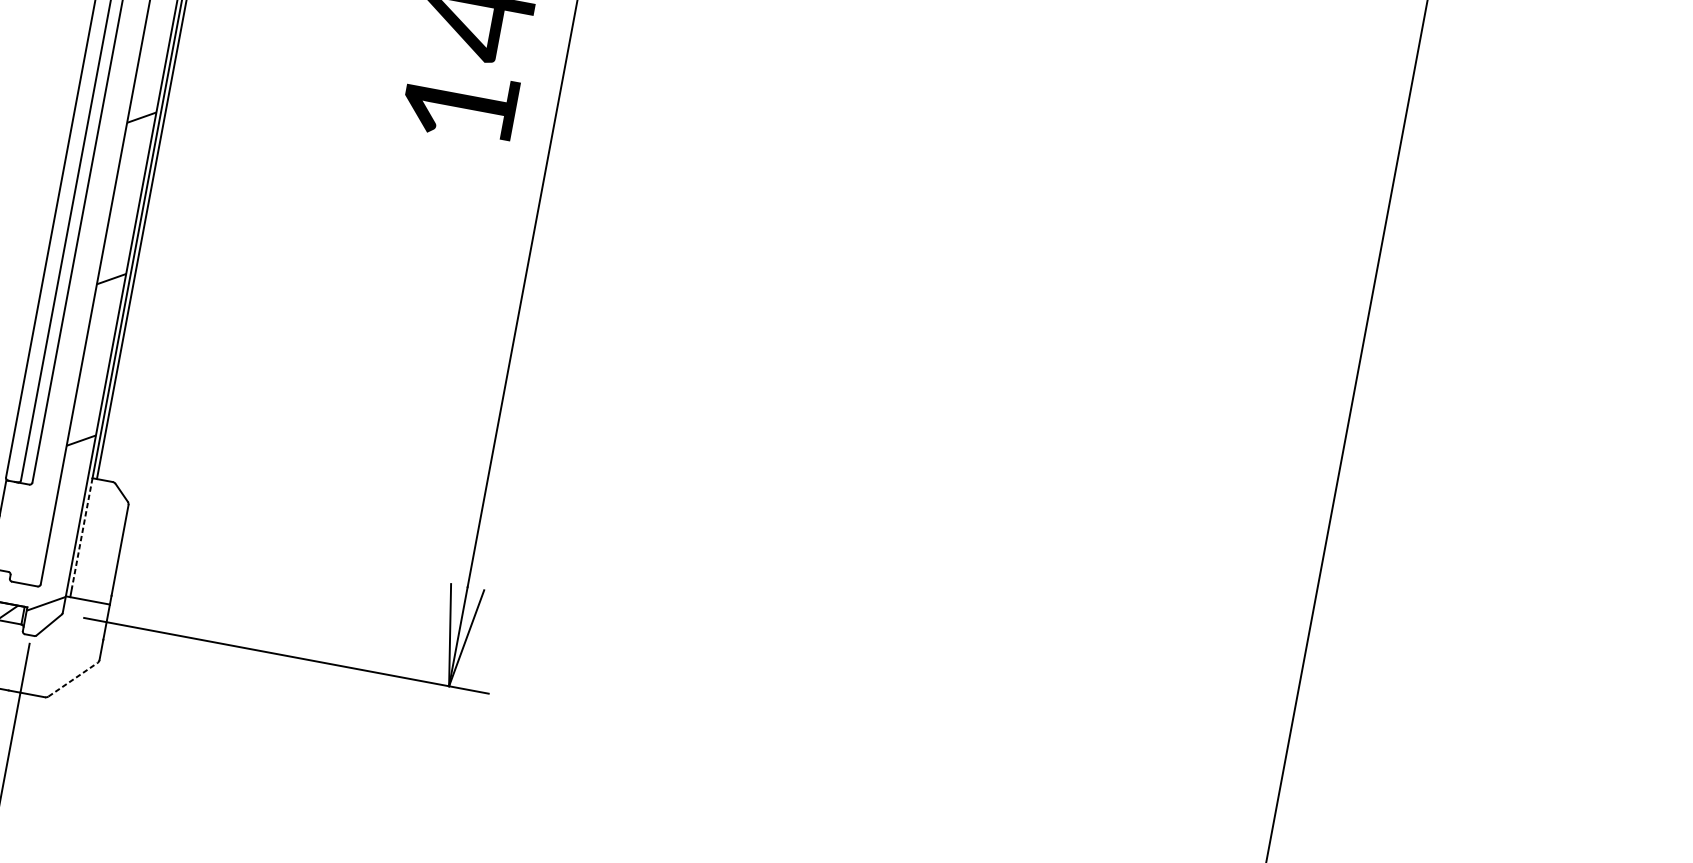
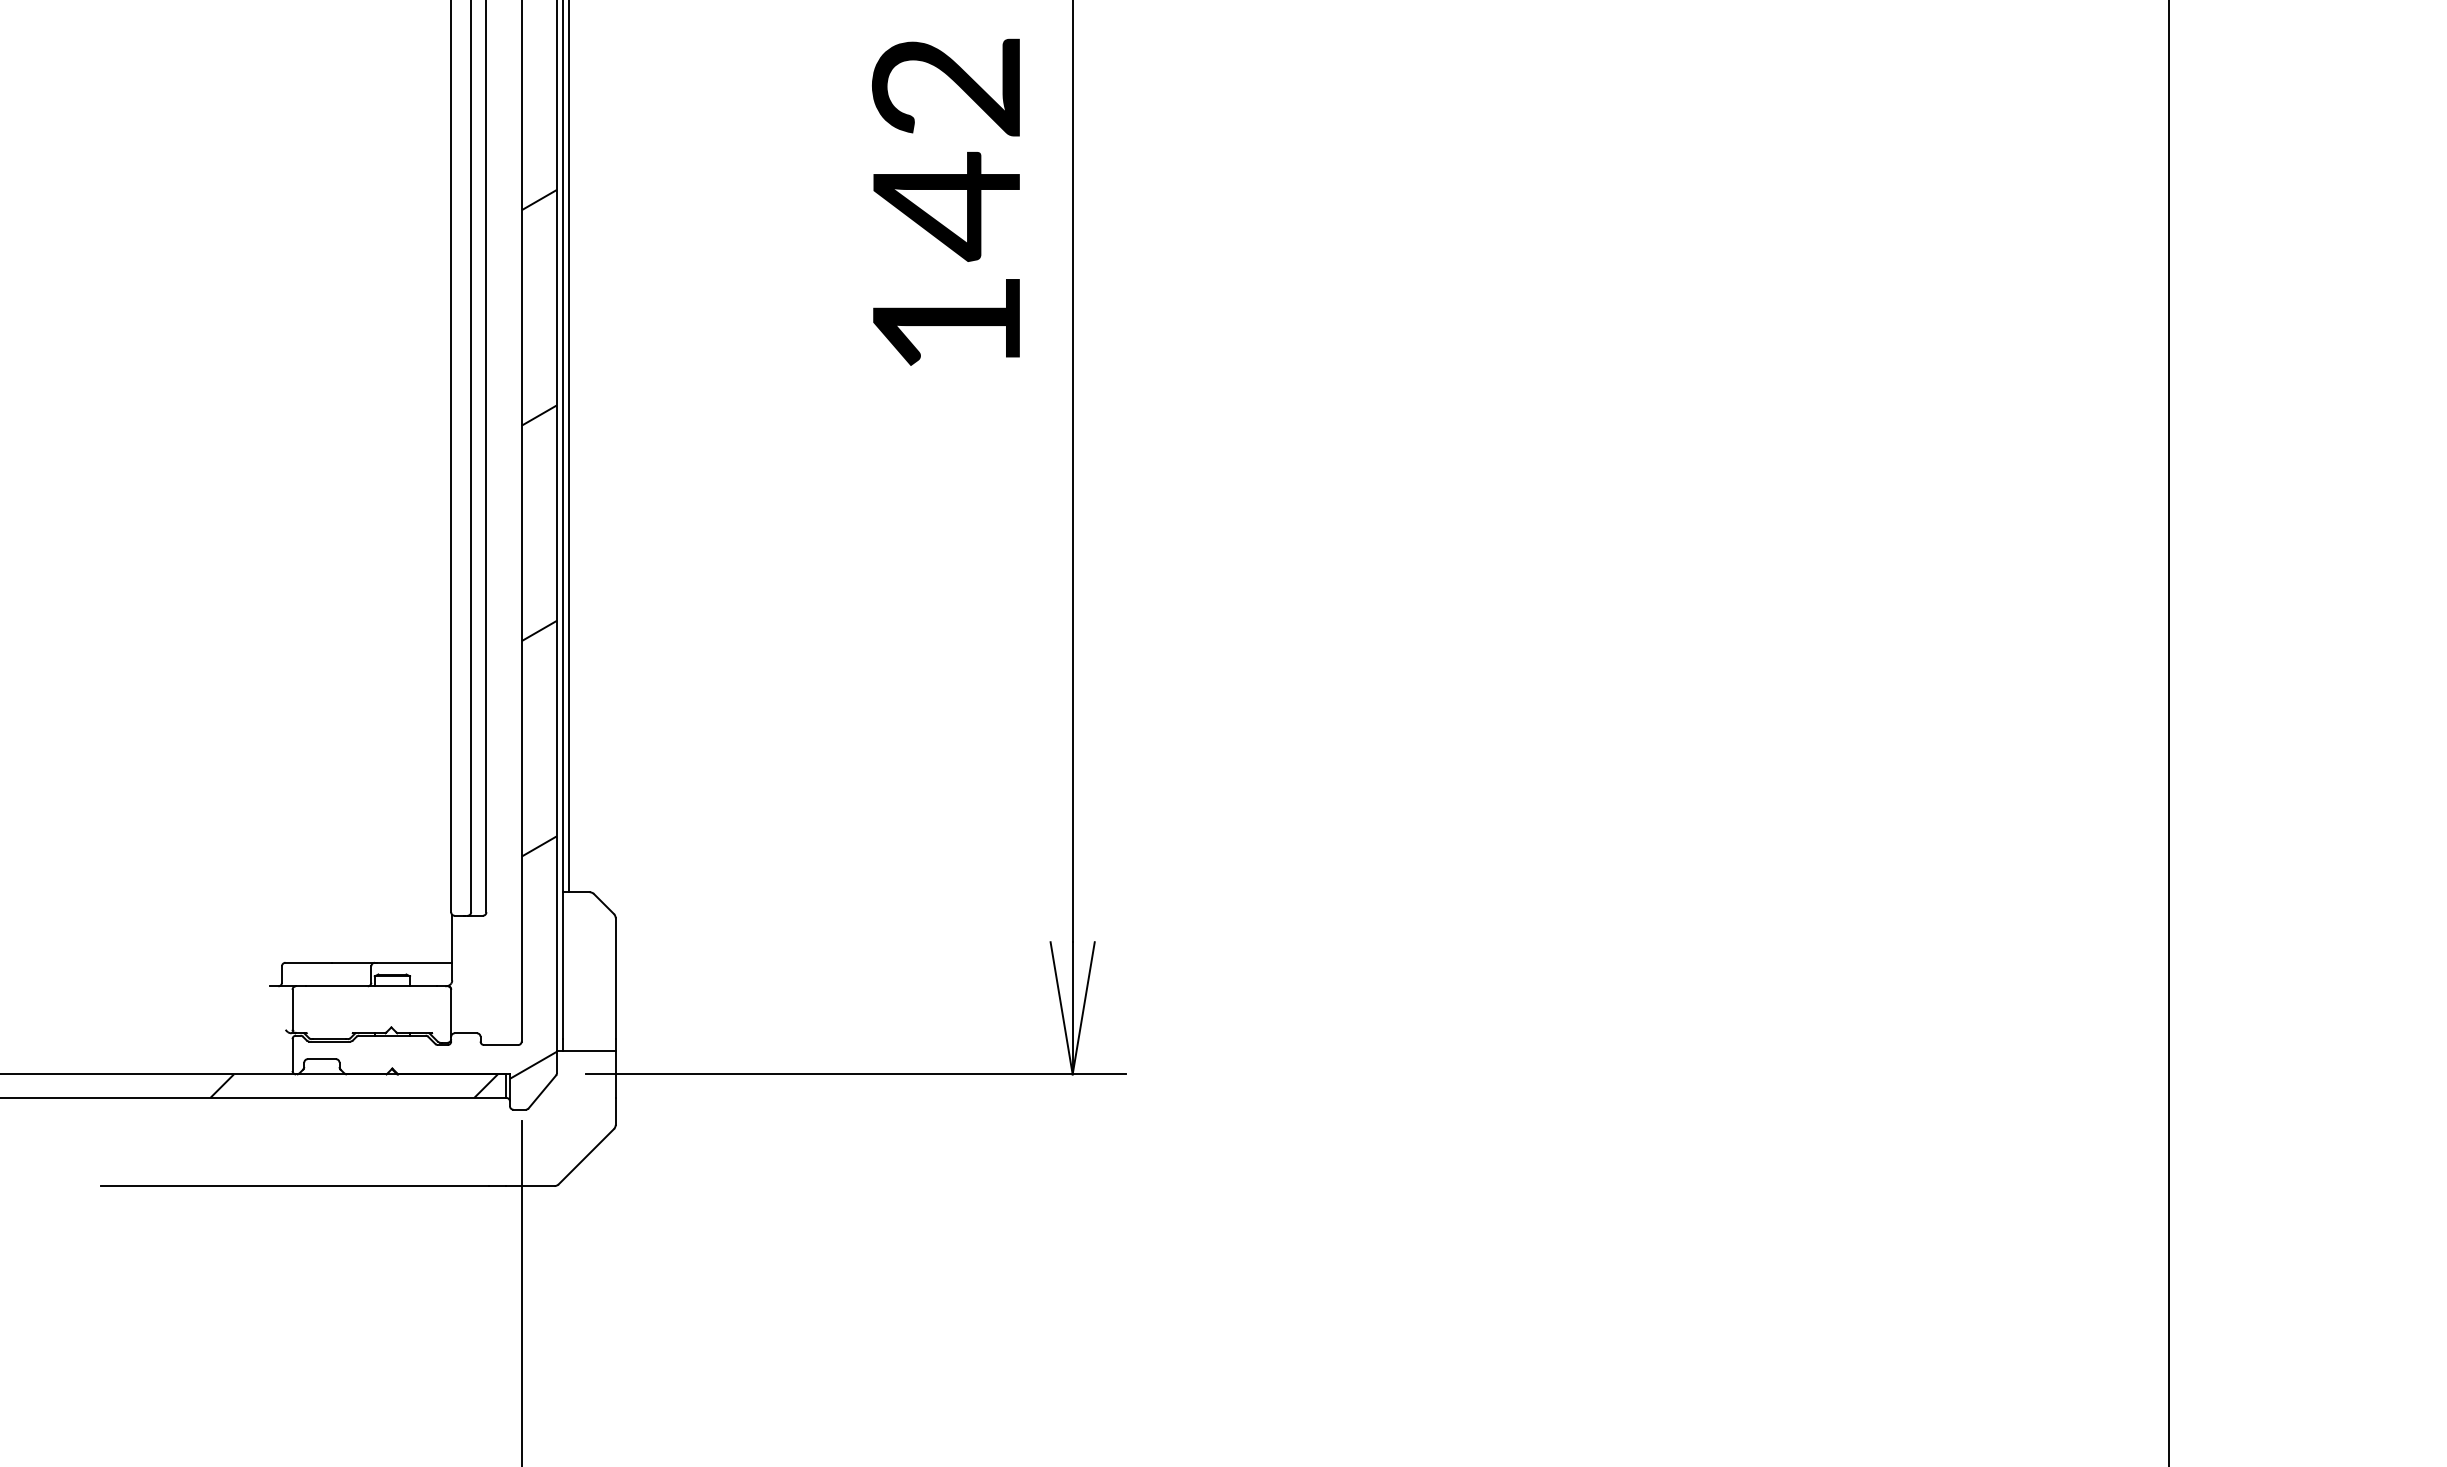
line: (81, 533) -> (562, 966), dashed -> solid
line: (73, 679) -> (586, 1156), dashed -> solid

